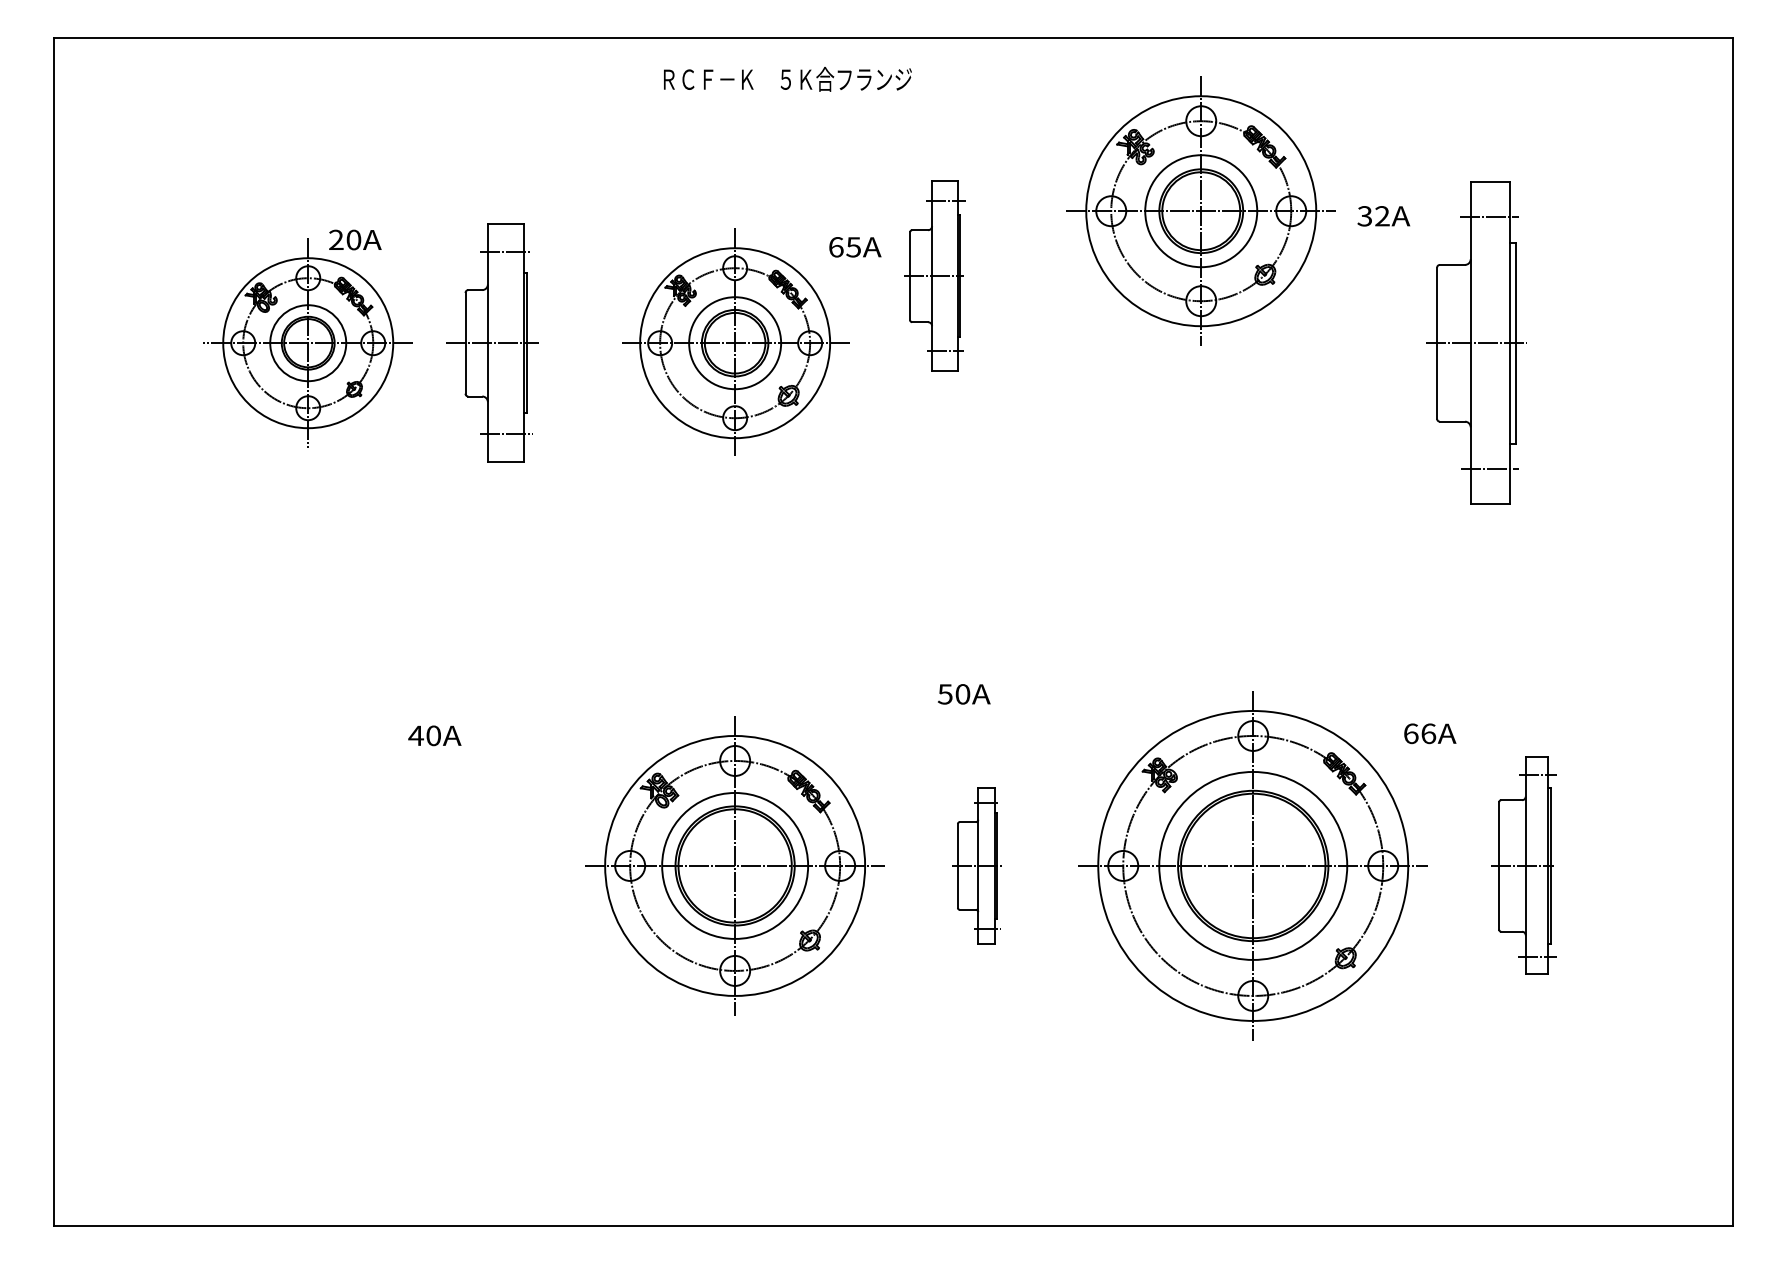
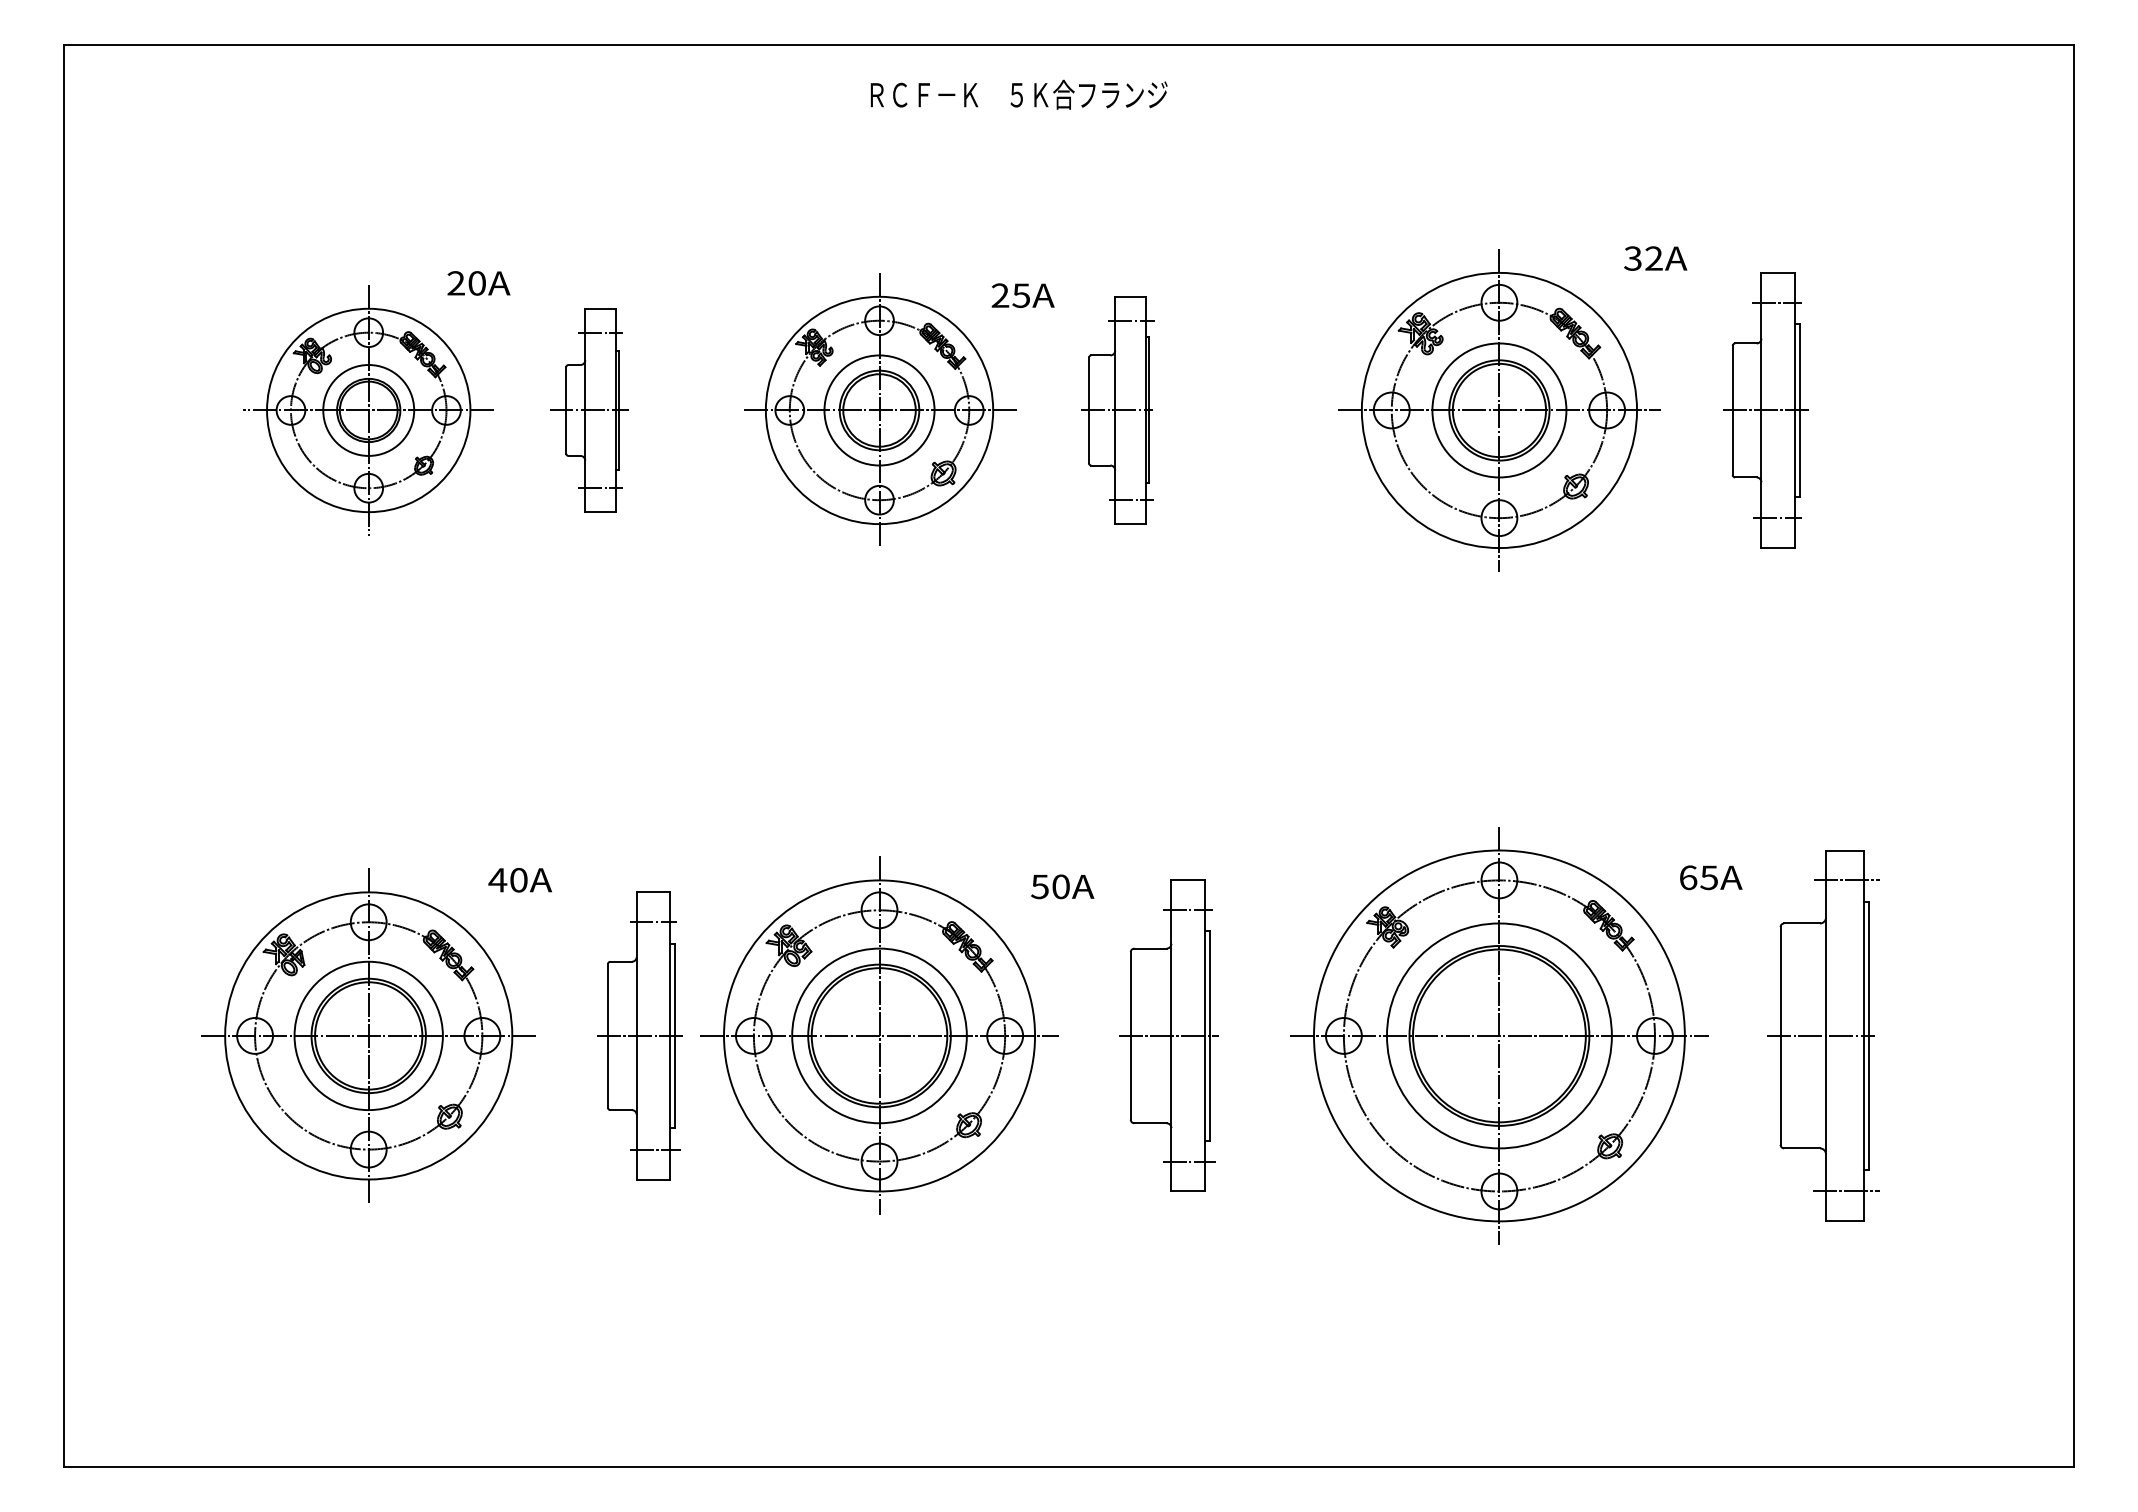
text: (787, 79) -> (1018, 94), moved
part: (1200, 210) -> (1498, 409), moved
text: (355, 239) -> (479, 282), moved
text: (836, 247) -> (1000, 295), 65A -> 25A
part: (934, 275) -> (1118, 409), moved
part: (492, 342) -> (589, 409), size x0.71
part: (1475, 342) -> (1765, 409), size x0.71
text: (964, 694) -> (1063, 887), moved
text: (1428, 733) -> (1709, 877), 66A -> 65A
part: (307, 865) -> (367, 1035), added
part: (534, 865) -> (639, 1035), added
part: (976, 865) -> (1168, 1035), size x1.67
part: (1524, 865) -> (1823, 1035), size x1.43

